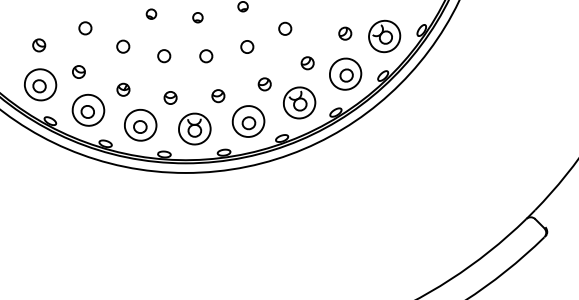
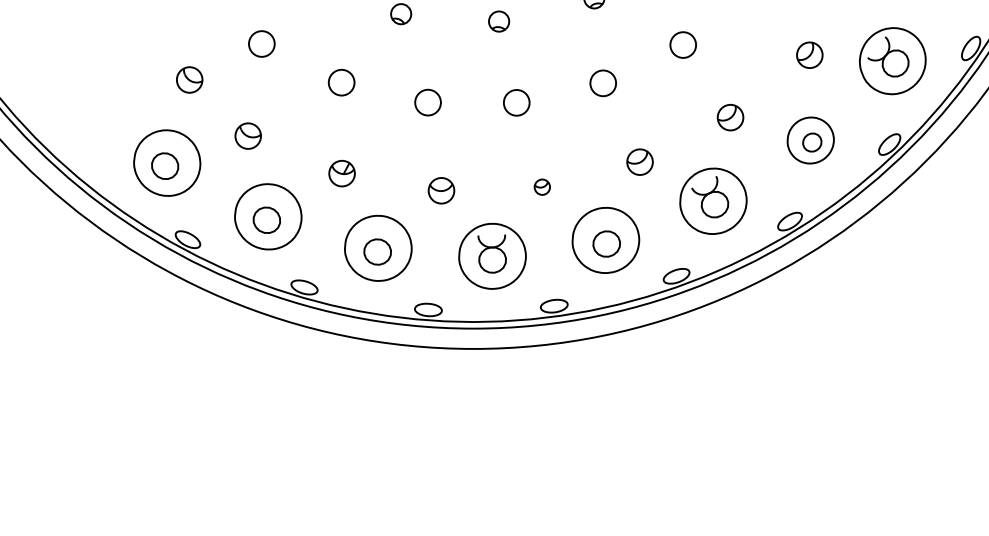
part: (39, 45) -> (190, 80), moved
part: (345, 73) -> (810, 139), size x0.7
part: (218, 96) -> (542, 187), size x0.6

